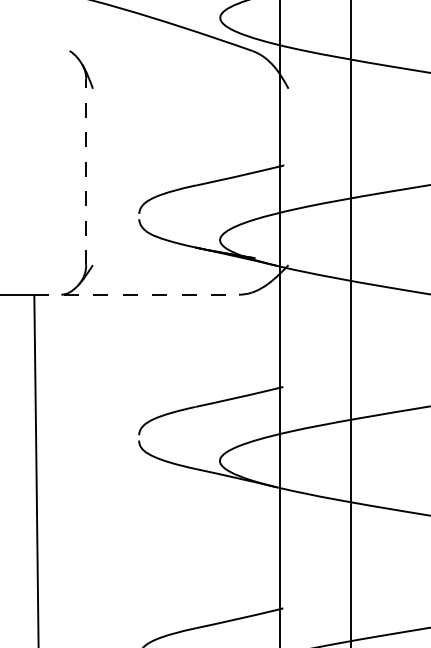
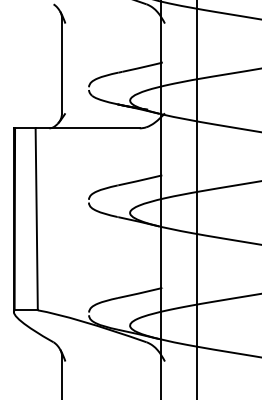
line: (87, 171) -> (62, 65), dashed -> solid
line: (138, 294) -> (88, 128), dashed -> solid

